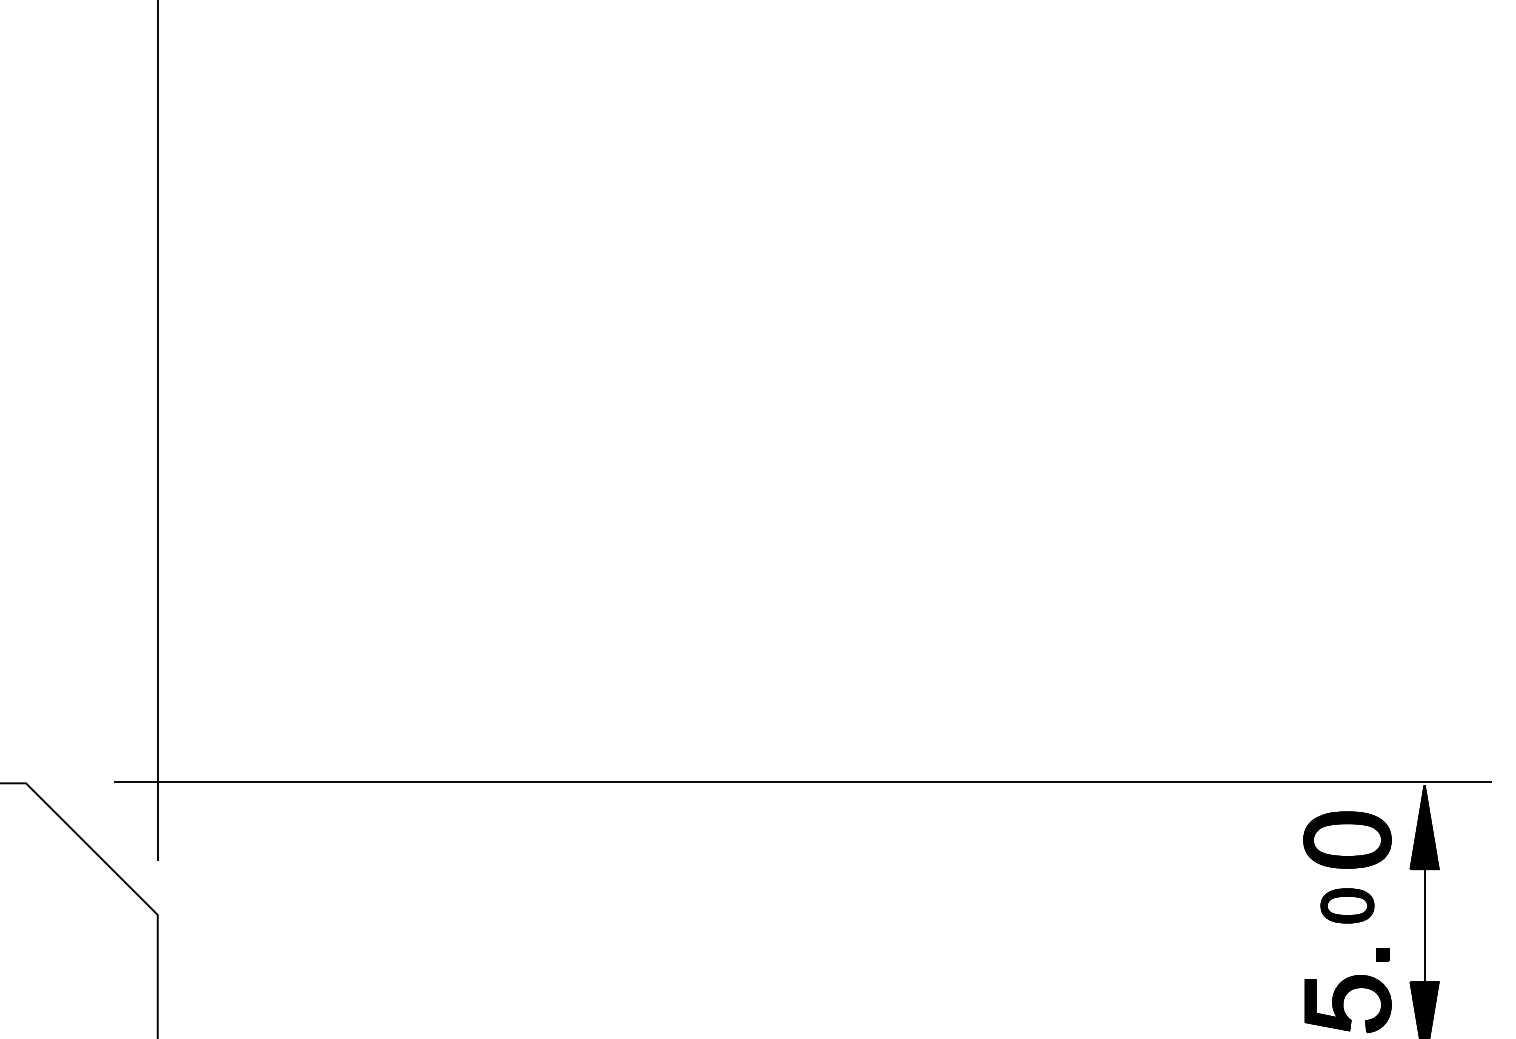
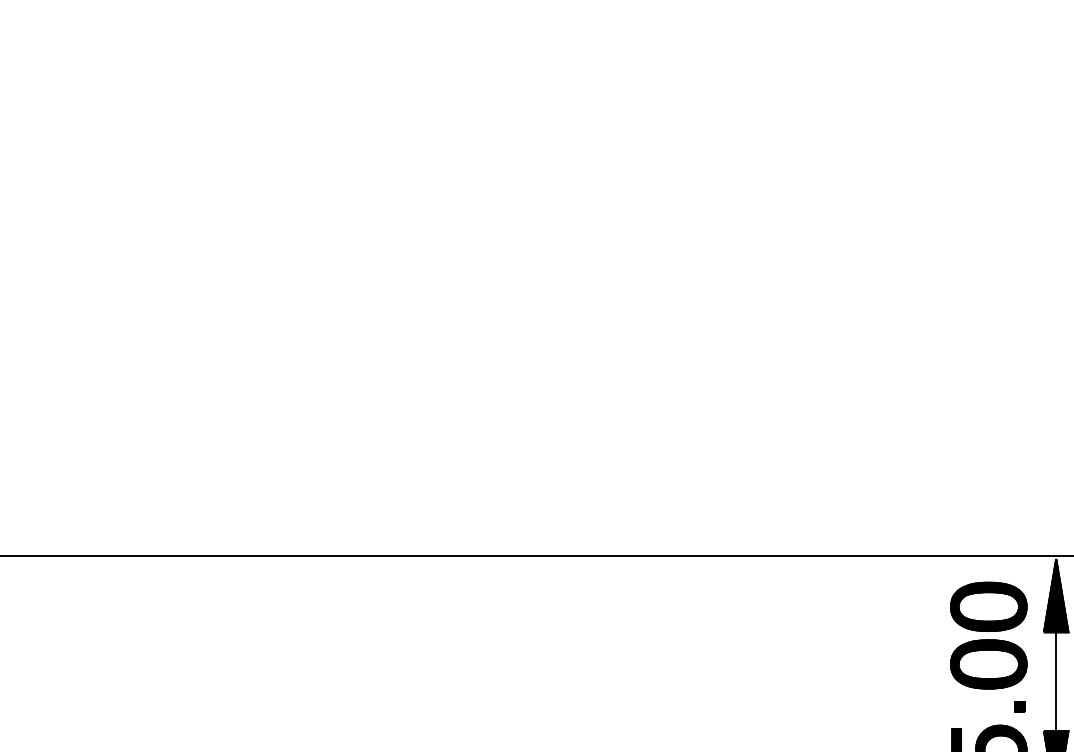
part: (1347, 905) -> (988, 664), size x1.67

